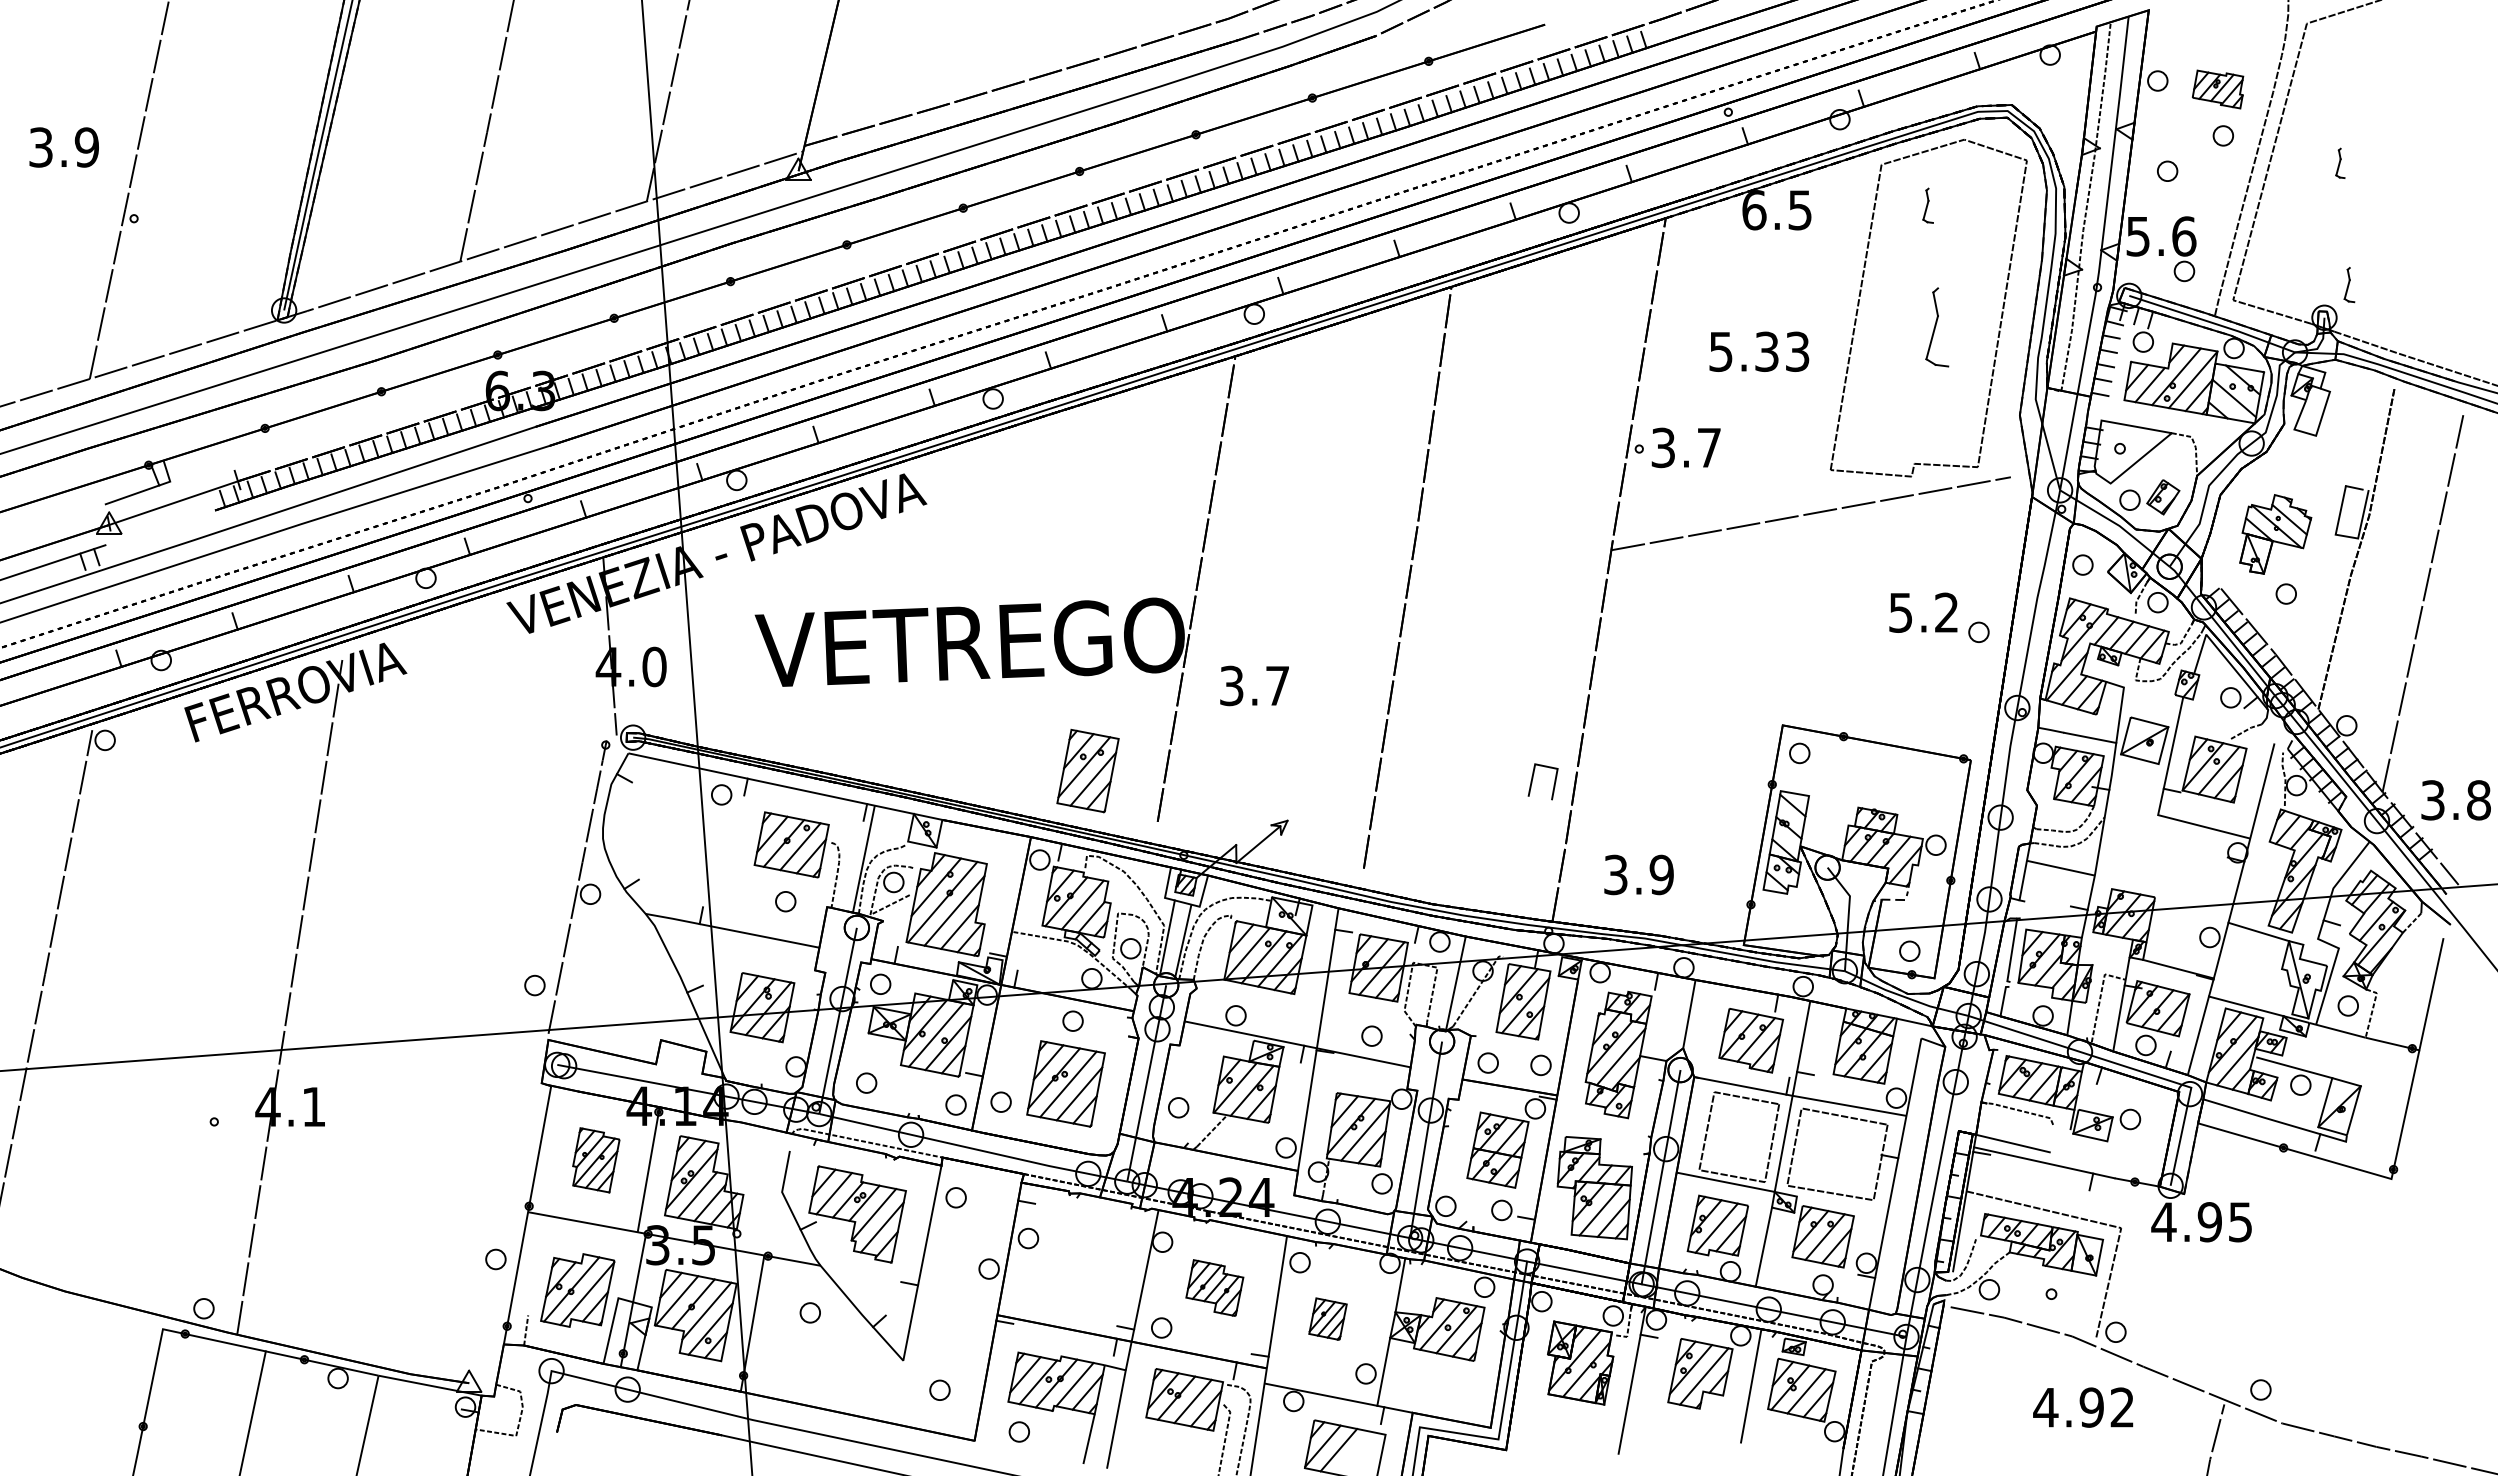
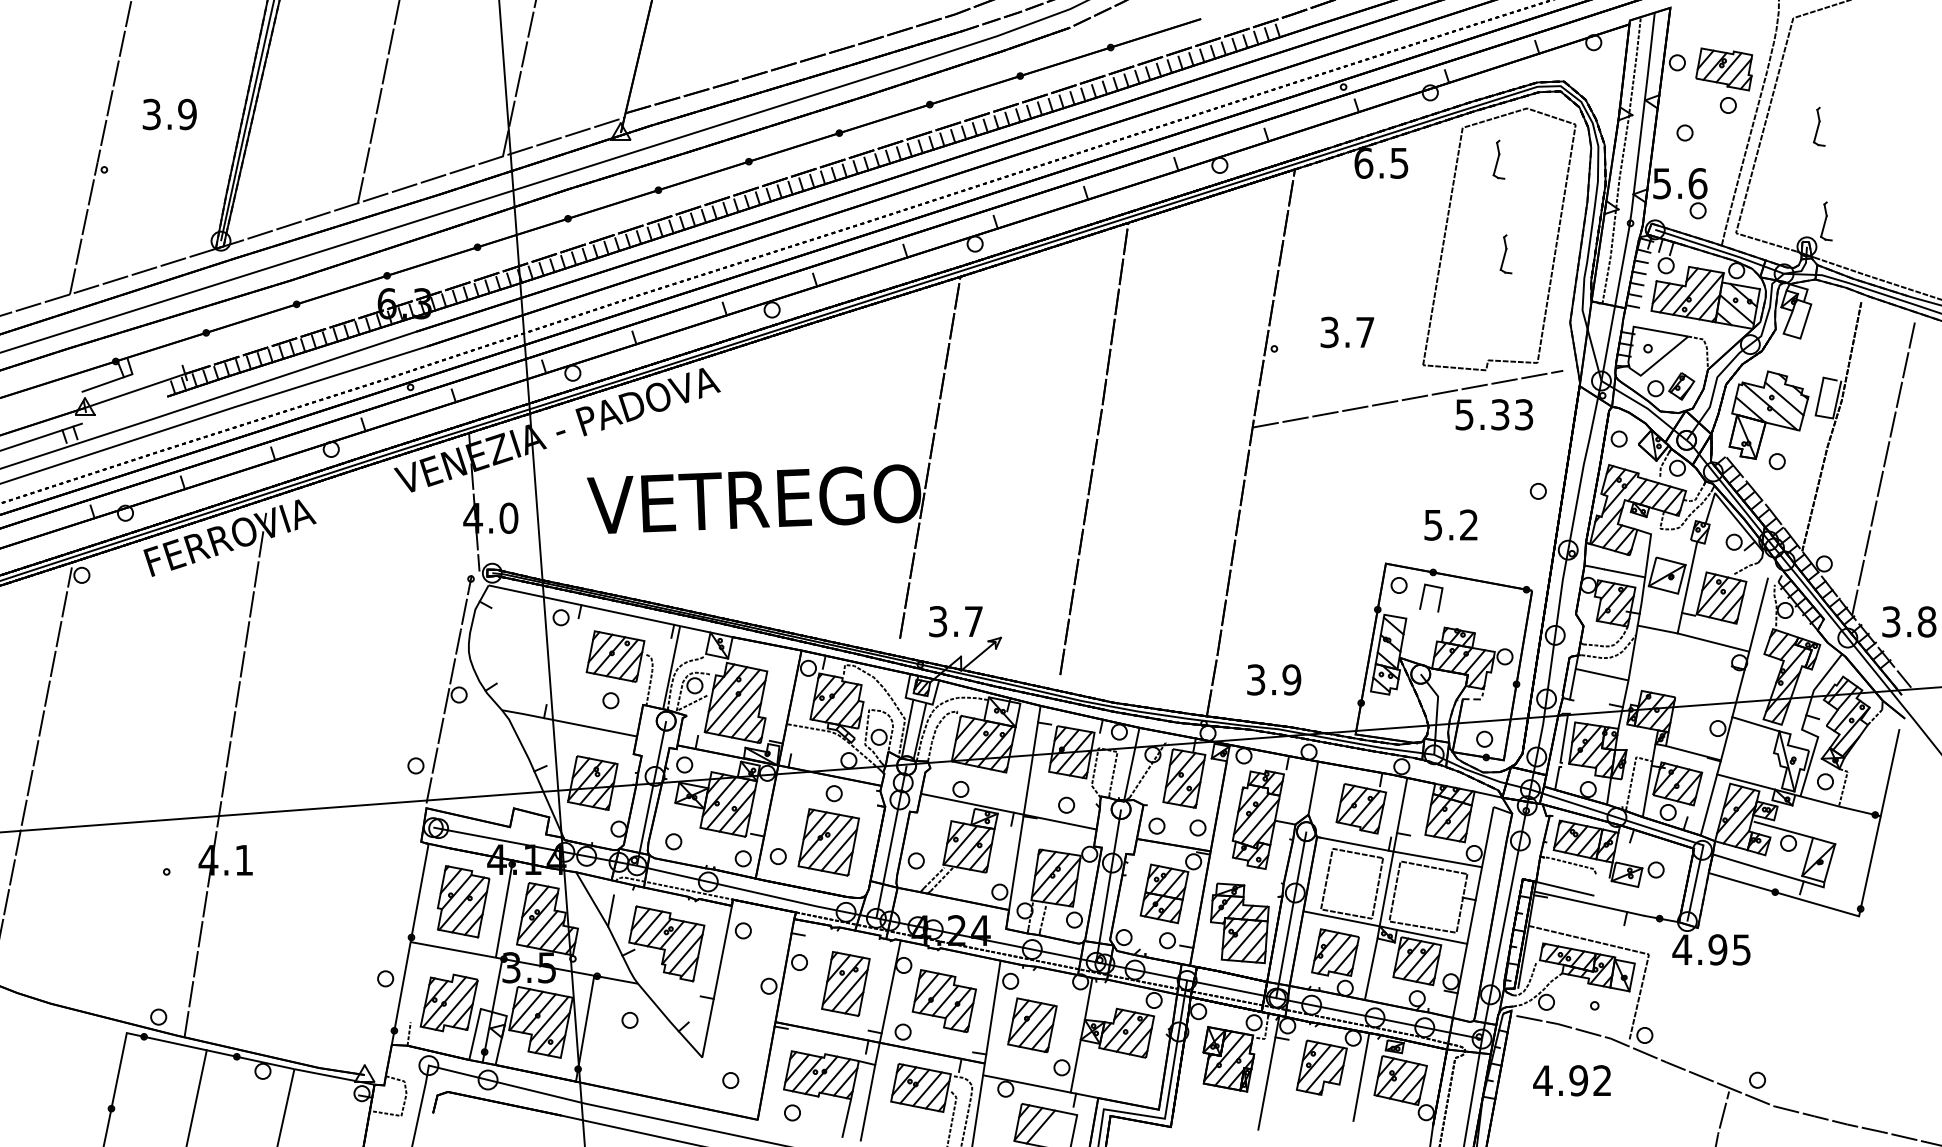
part: (2217, 89) -> (1723, 69), size x1.43
text: (63, 147) -> (169, 114), moved
part: (2340, 163) -> (1819, 126), size x1.67
part: (1927, 205) -> (1498, 159), size x1.43
part: (2349, 284) -> (1826, 220), size x1.43
part: (1937, 327) -> (1506, 254), size x0.62
text: (1759, 351) -> (1494, 414), moved
text: (1685, 447) -> (1346, 332), moved
part: (2275, 534) -> (1768, 415), size x1.43
text: (1923, 612) -> (1450, 524), moved
text: (1254, 685) -> (955, 621), moved
part: (1087, 771) -> (845, 984), moved
line: (1533, 778) -> (1423, 595), moved
line: (2132, 810) -> (1657, 629), added
line: (1201, 1129) -> (934, 877), added
line: (761, 1157) -> (592, 899), added
part: (596, 1160) -> (463, 901), size x1.43
line: (1341, 1182) -> (1042, 919), added
line: (1841, 1205) -> (1431, 936), added
part: (1214, 1287) -> (944, 1000), size x1.43
part: (1327, 1318) -> (1032, 1024), size x1.67
text: (2083, 1407) -> (1572, 1080), moved

